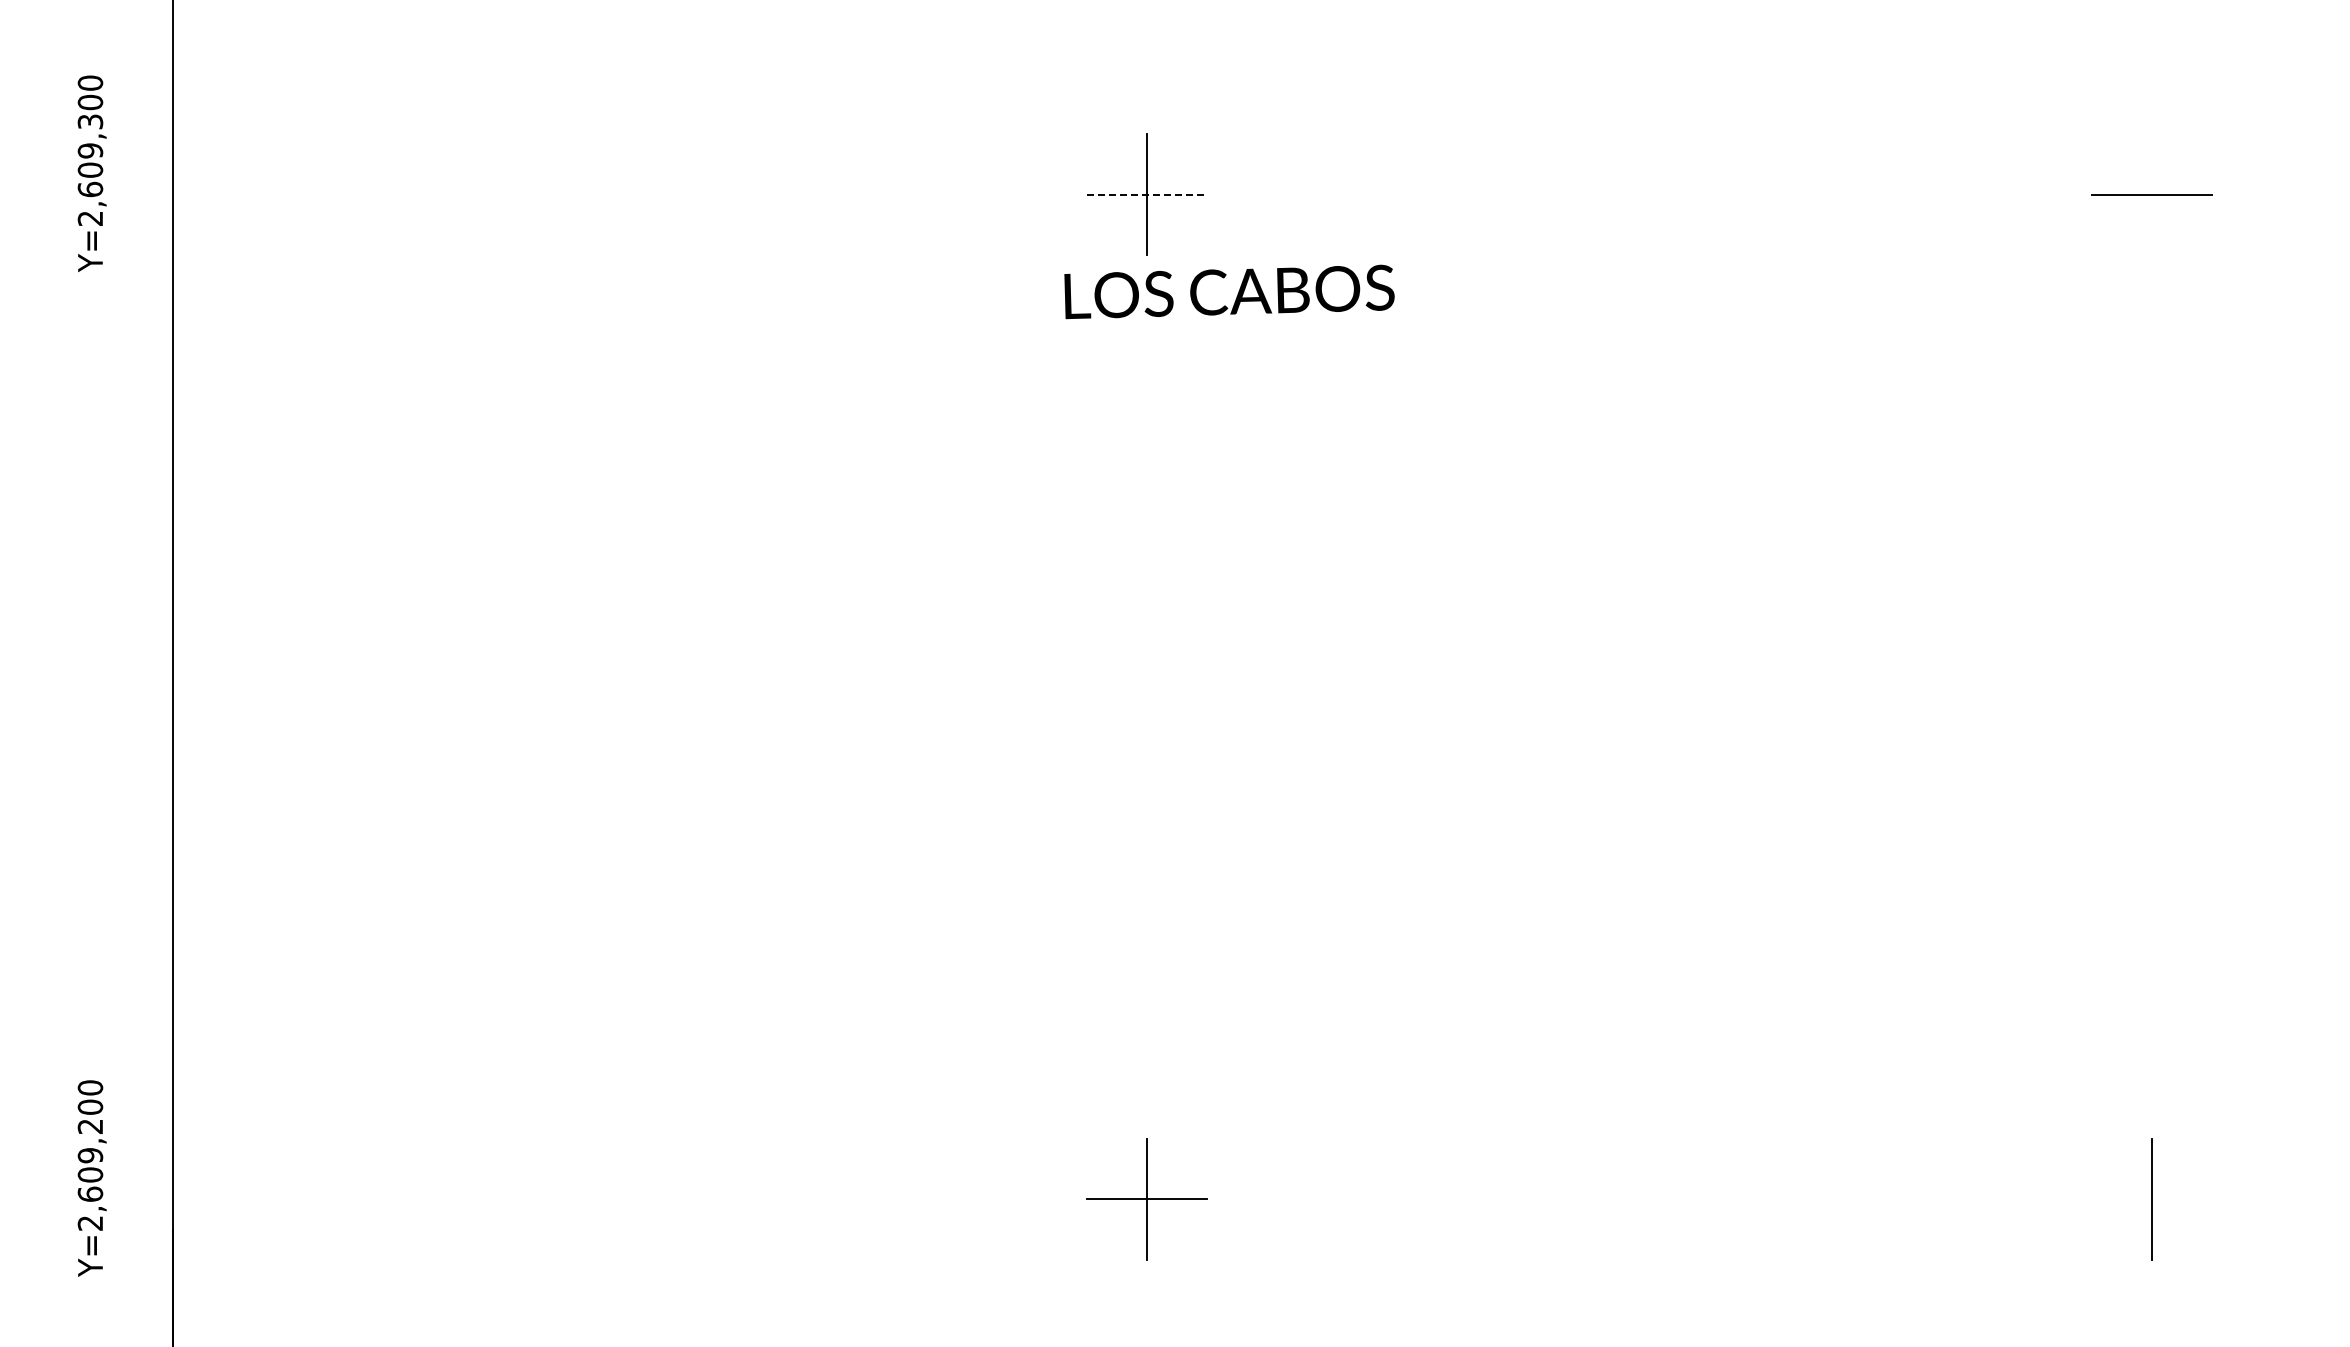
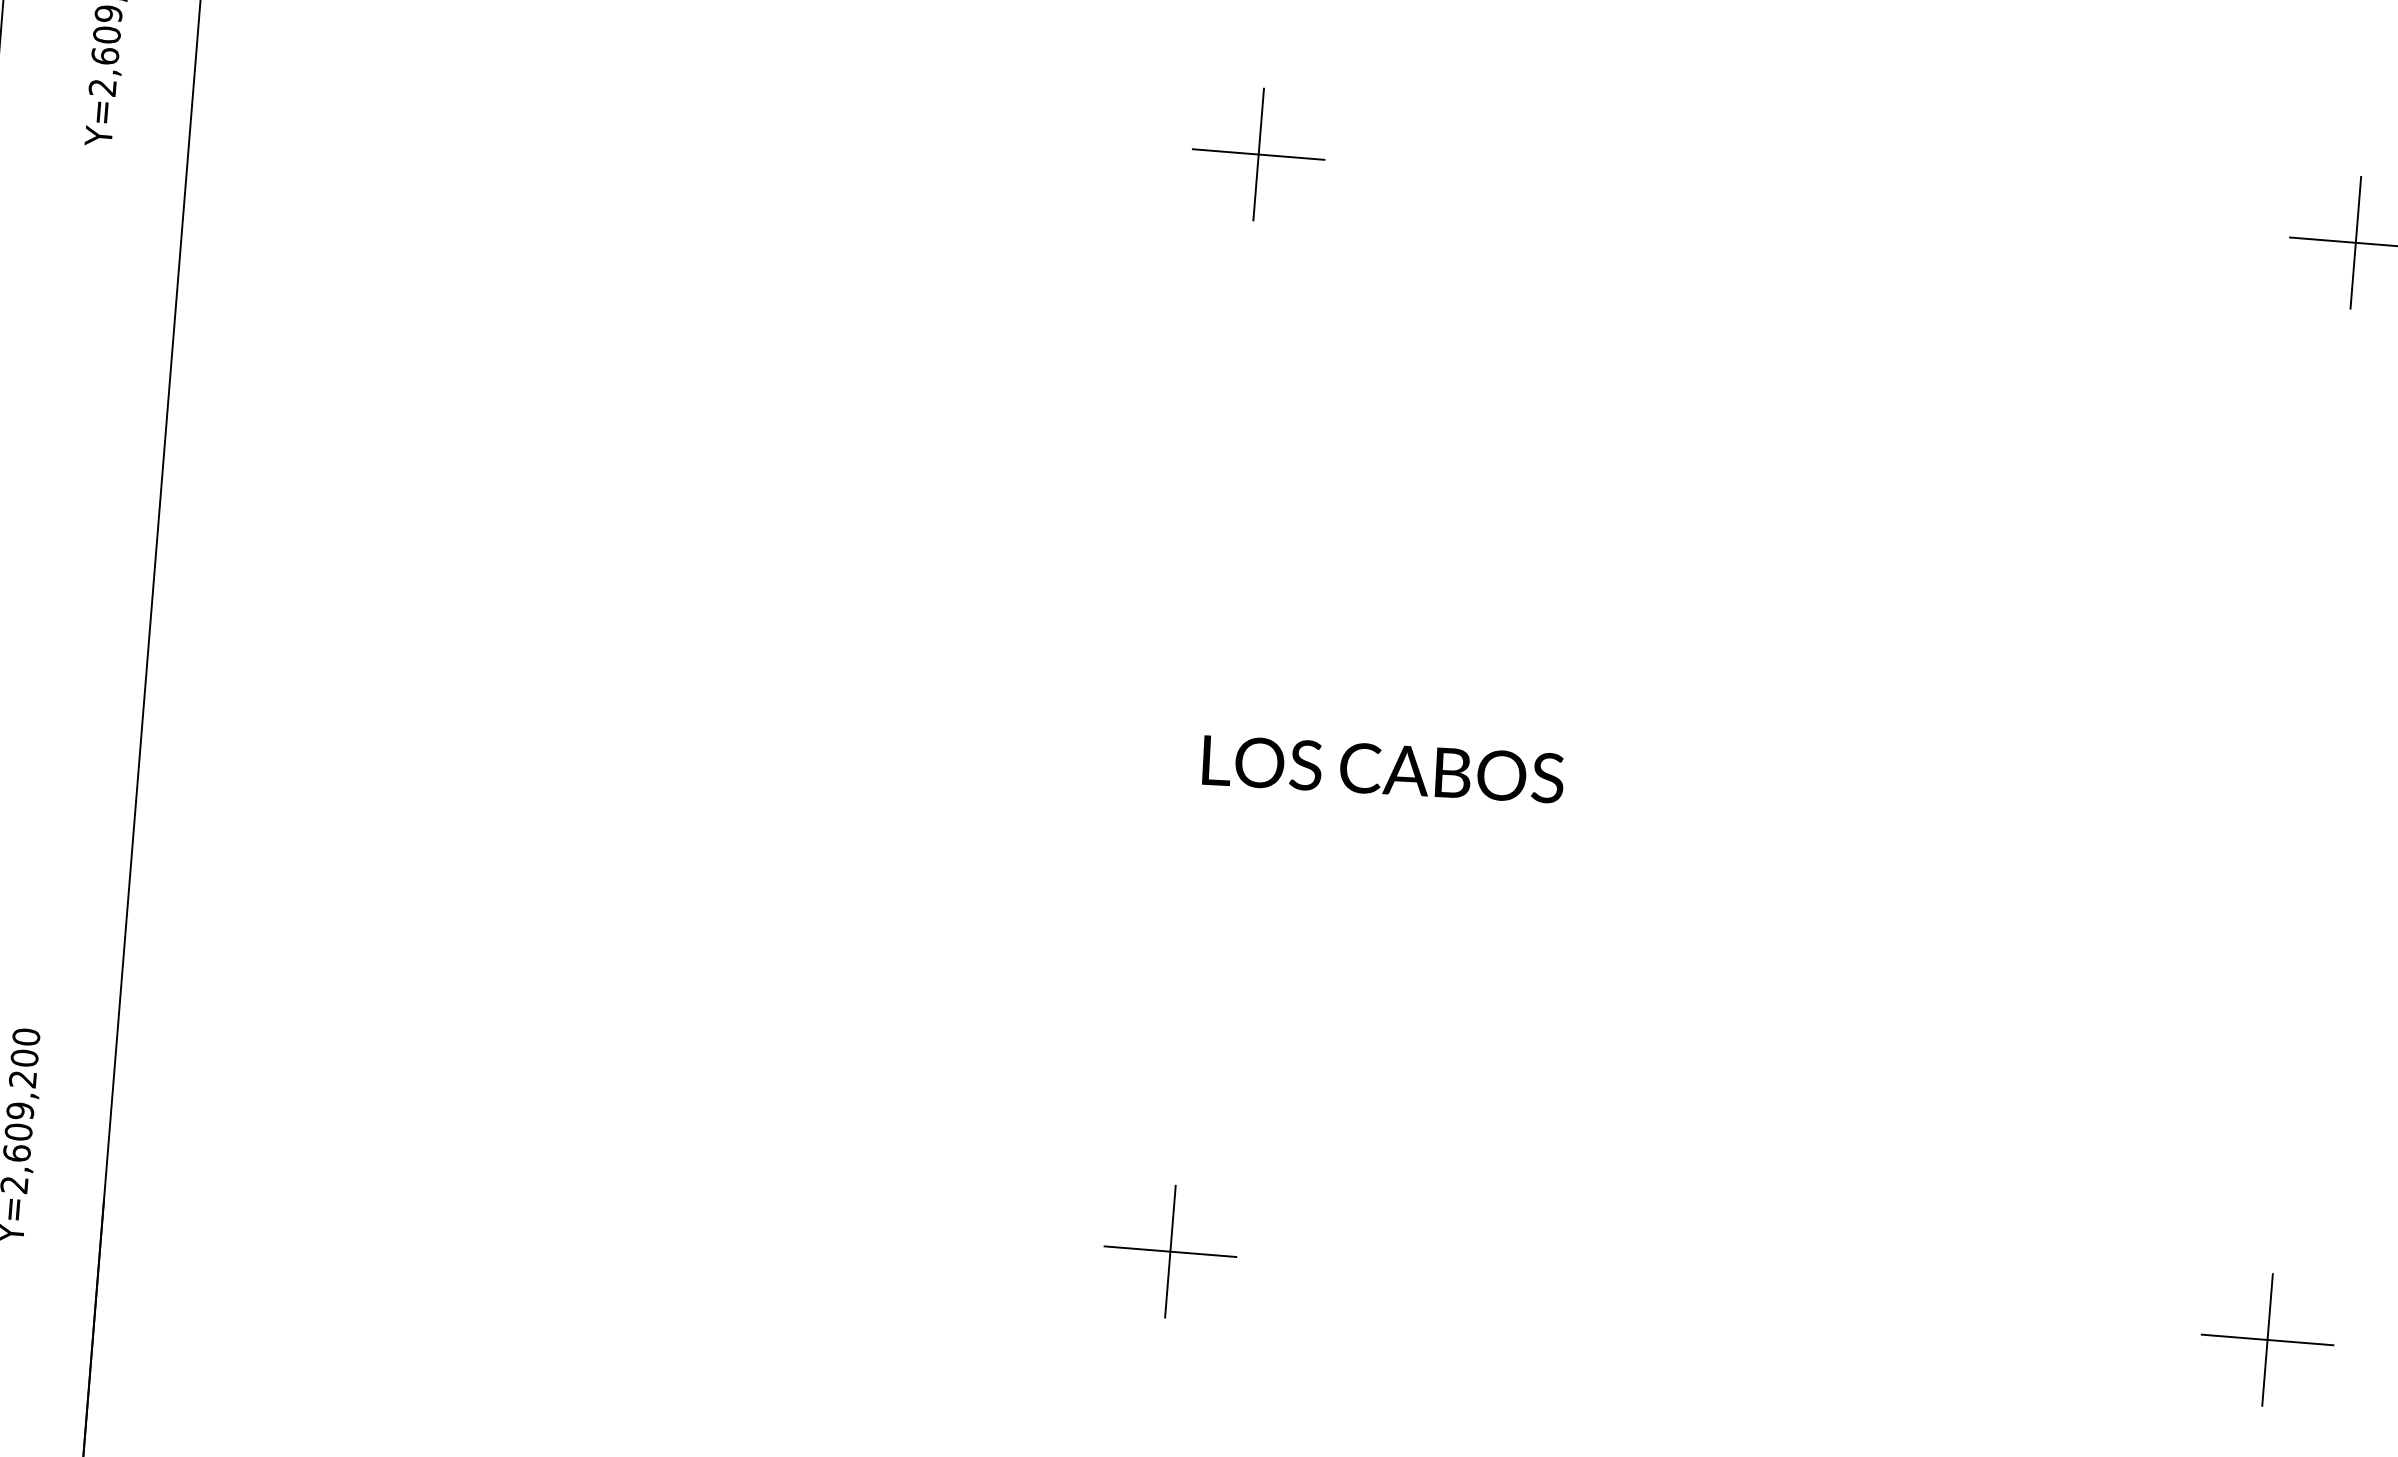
line: (1147, 194) -> (1259, 154), dashed -> solid
line: (2151, 194) -> (2355, 242), added
text: (1229, 291) -> (1383, 768), moved
line: (2151, 1199) -> (2267, 1340), added

